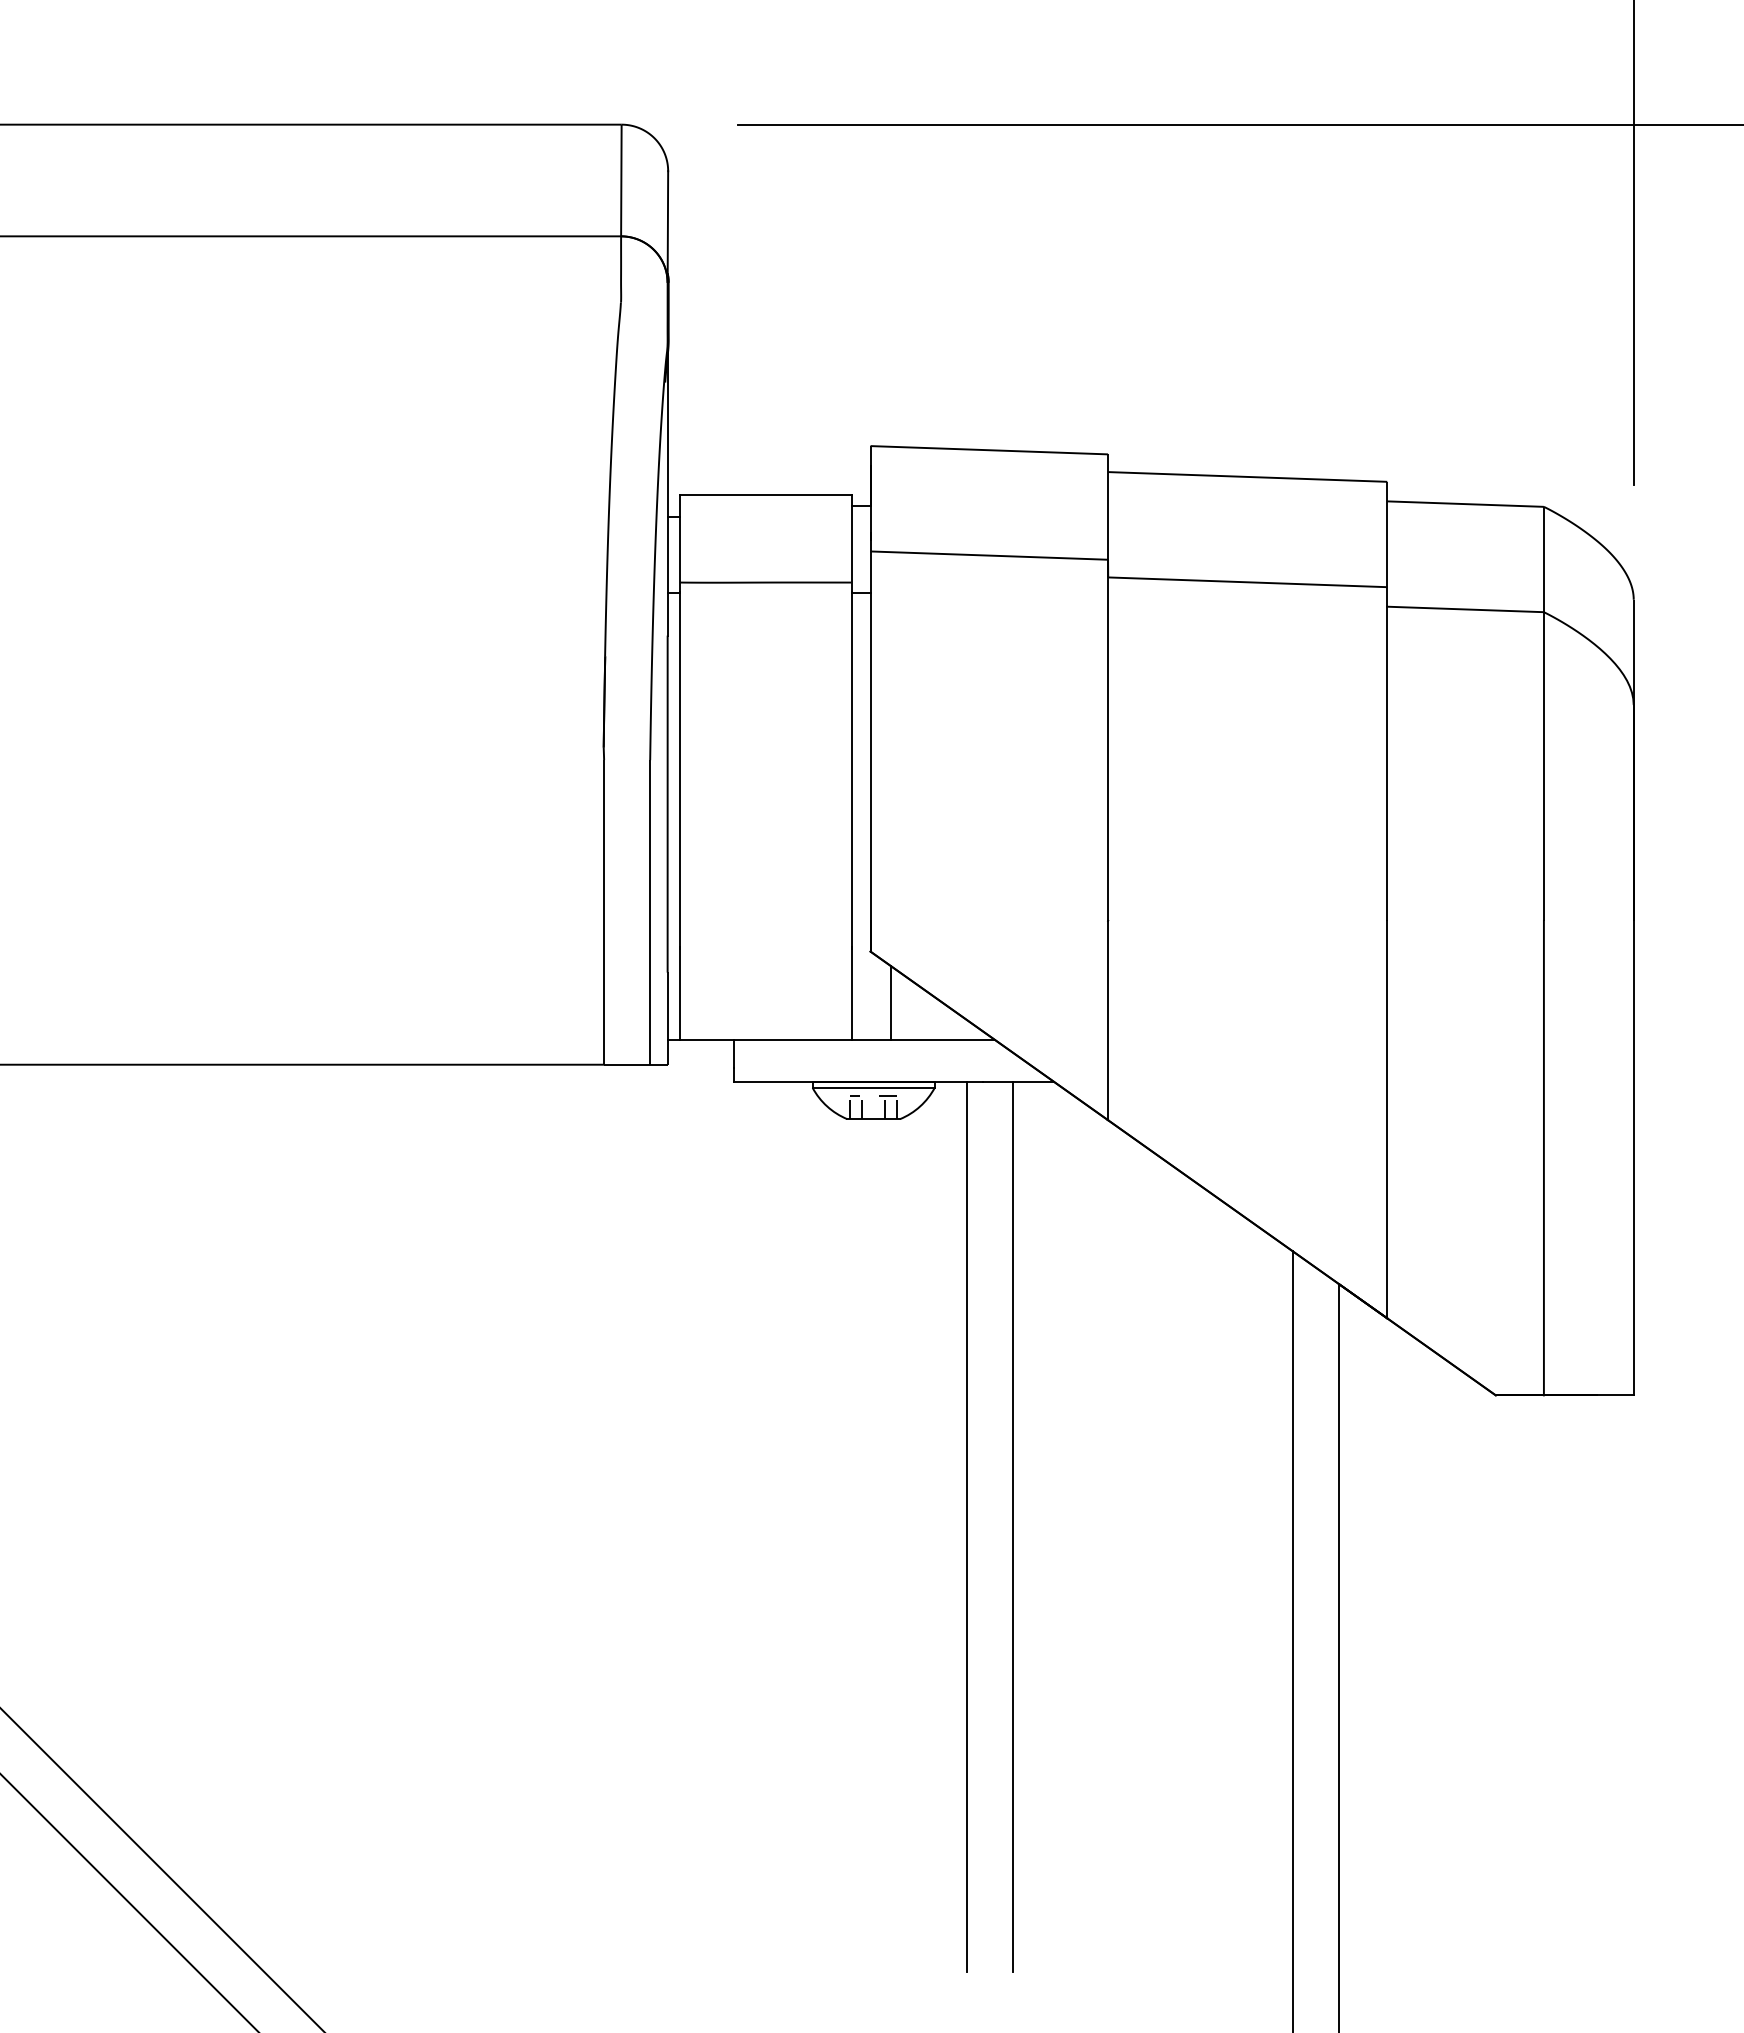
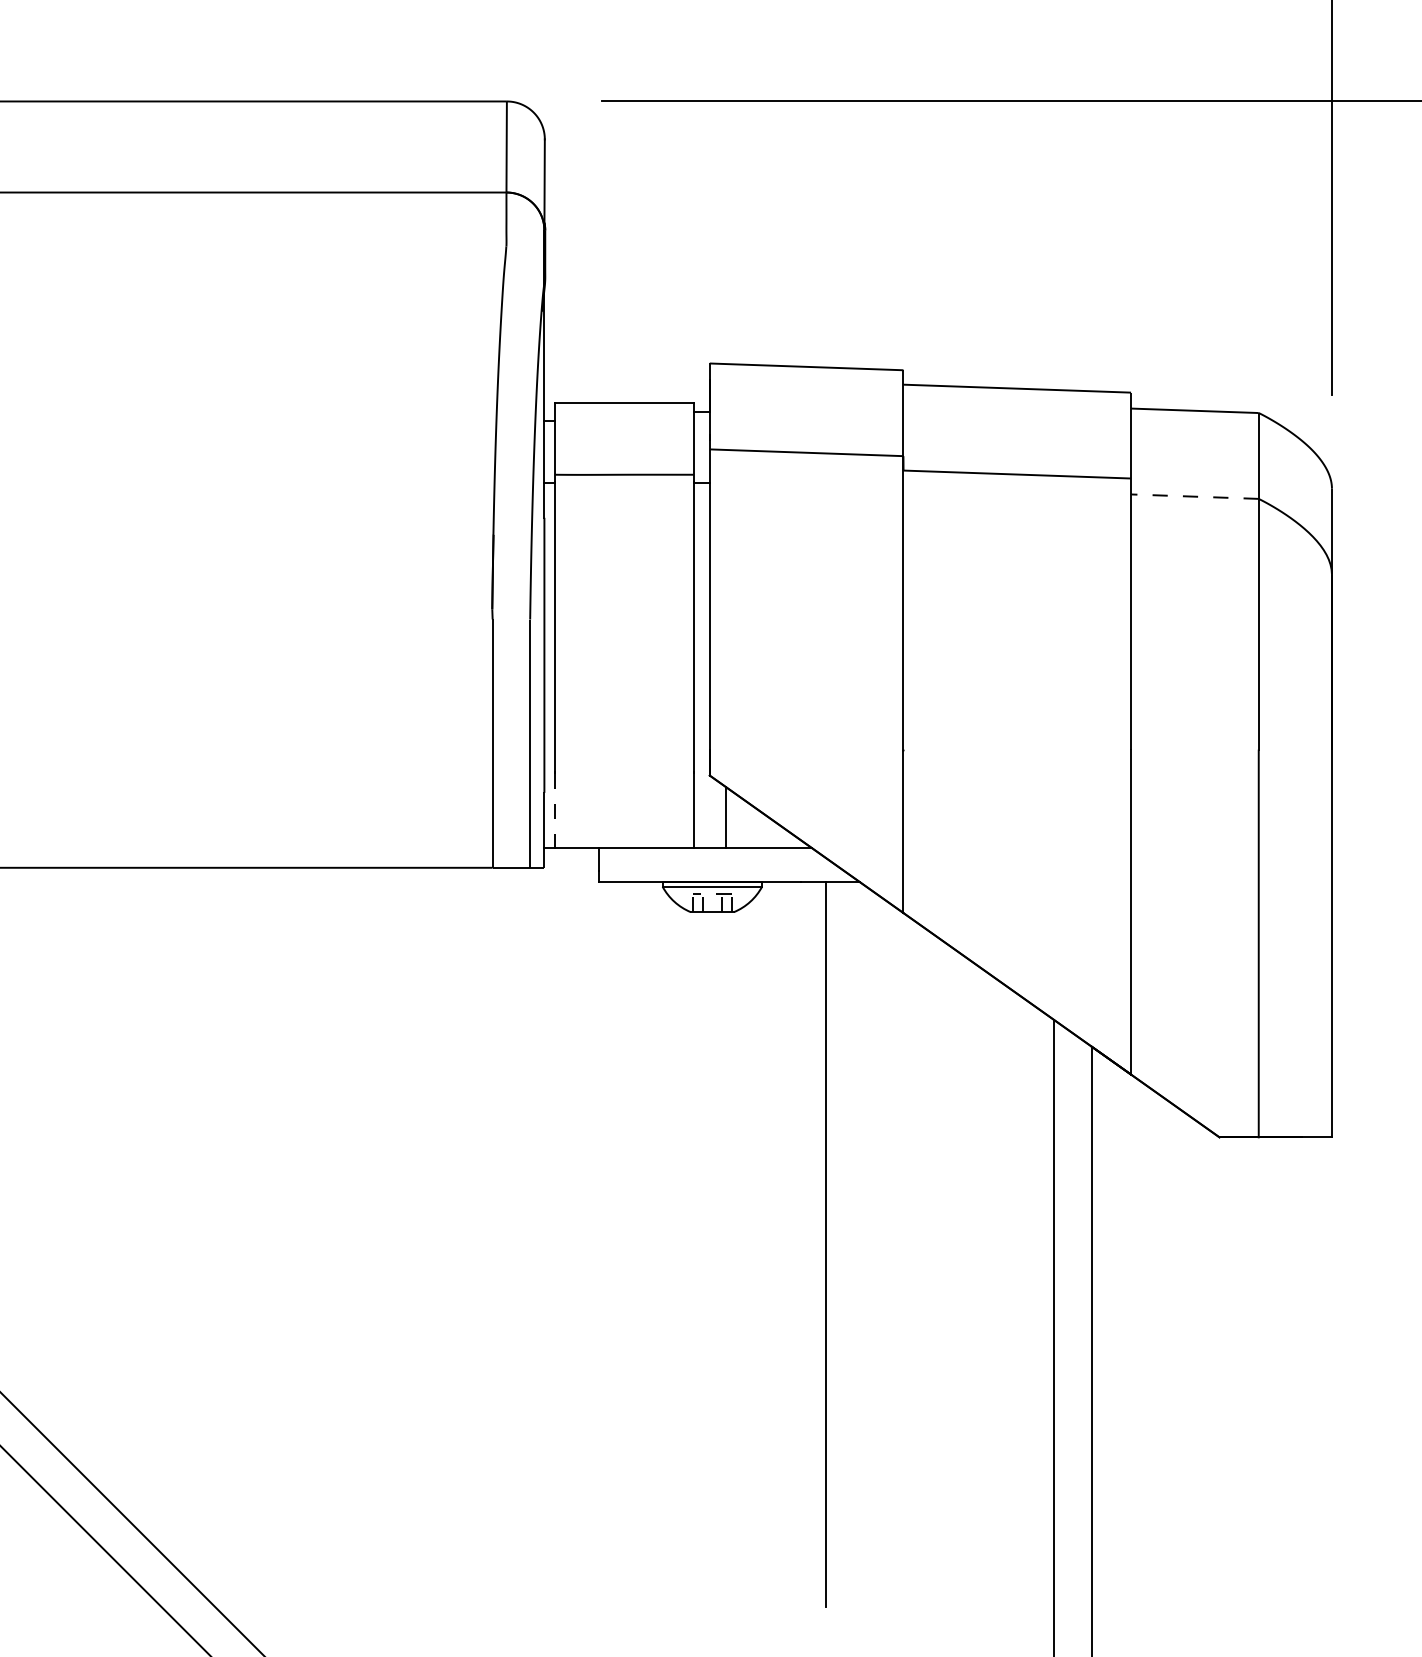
line: (1465, 609) -> (1194, 496), solid -> dashed
line: (680, 994) -> (554, 810), solid -> dashed
line: (966, 1527) -> (788, 1245), removed

